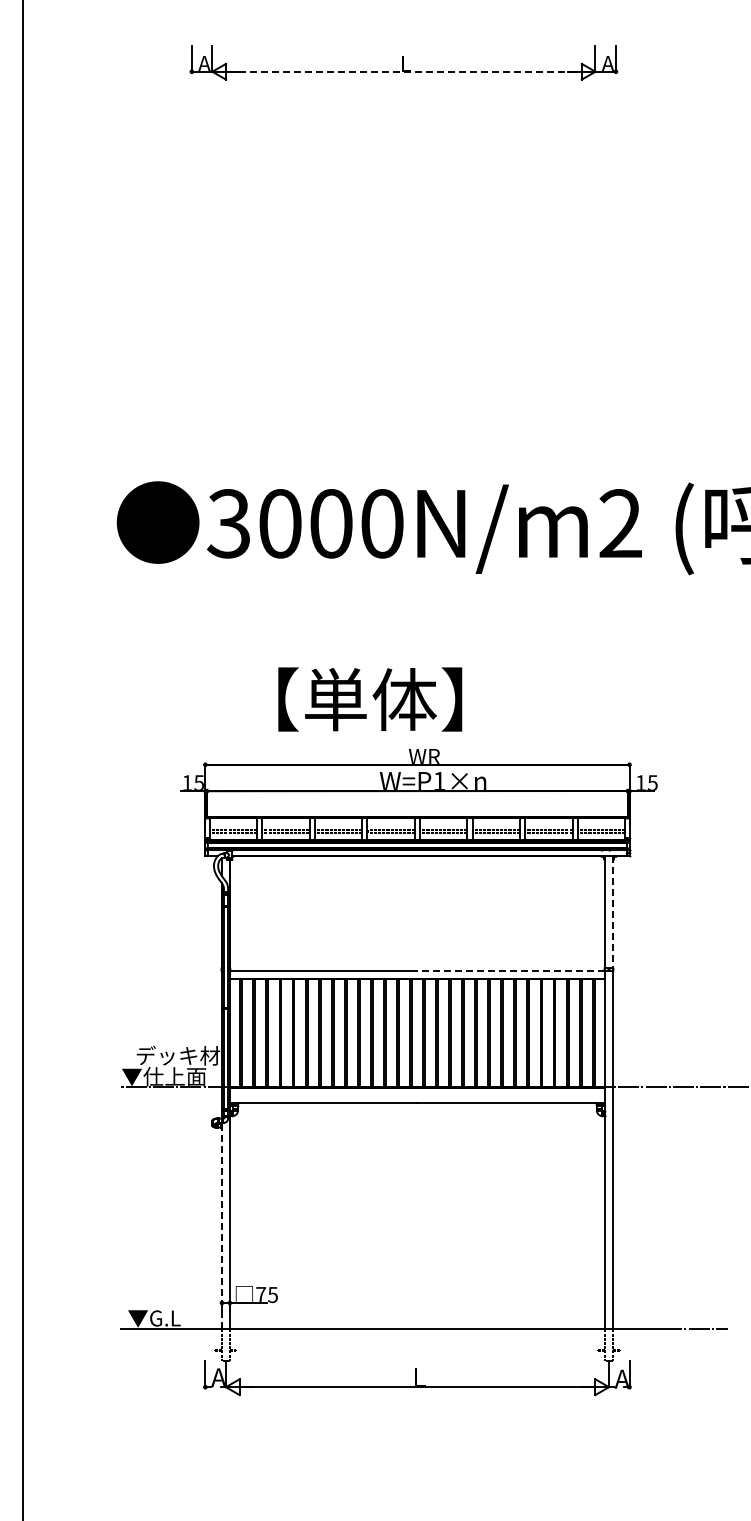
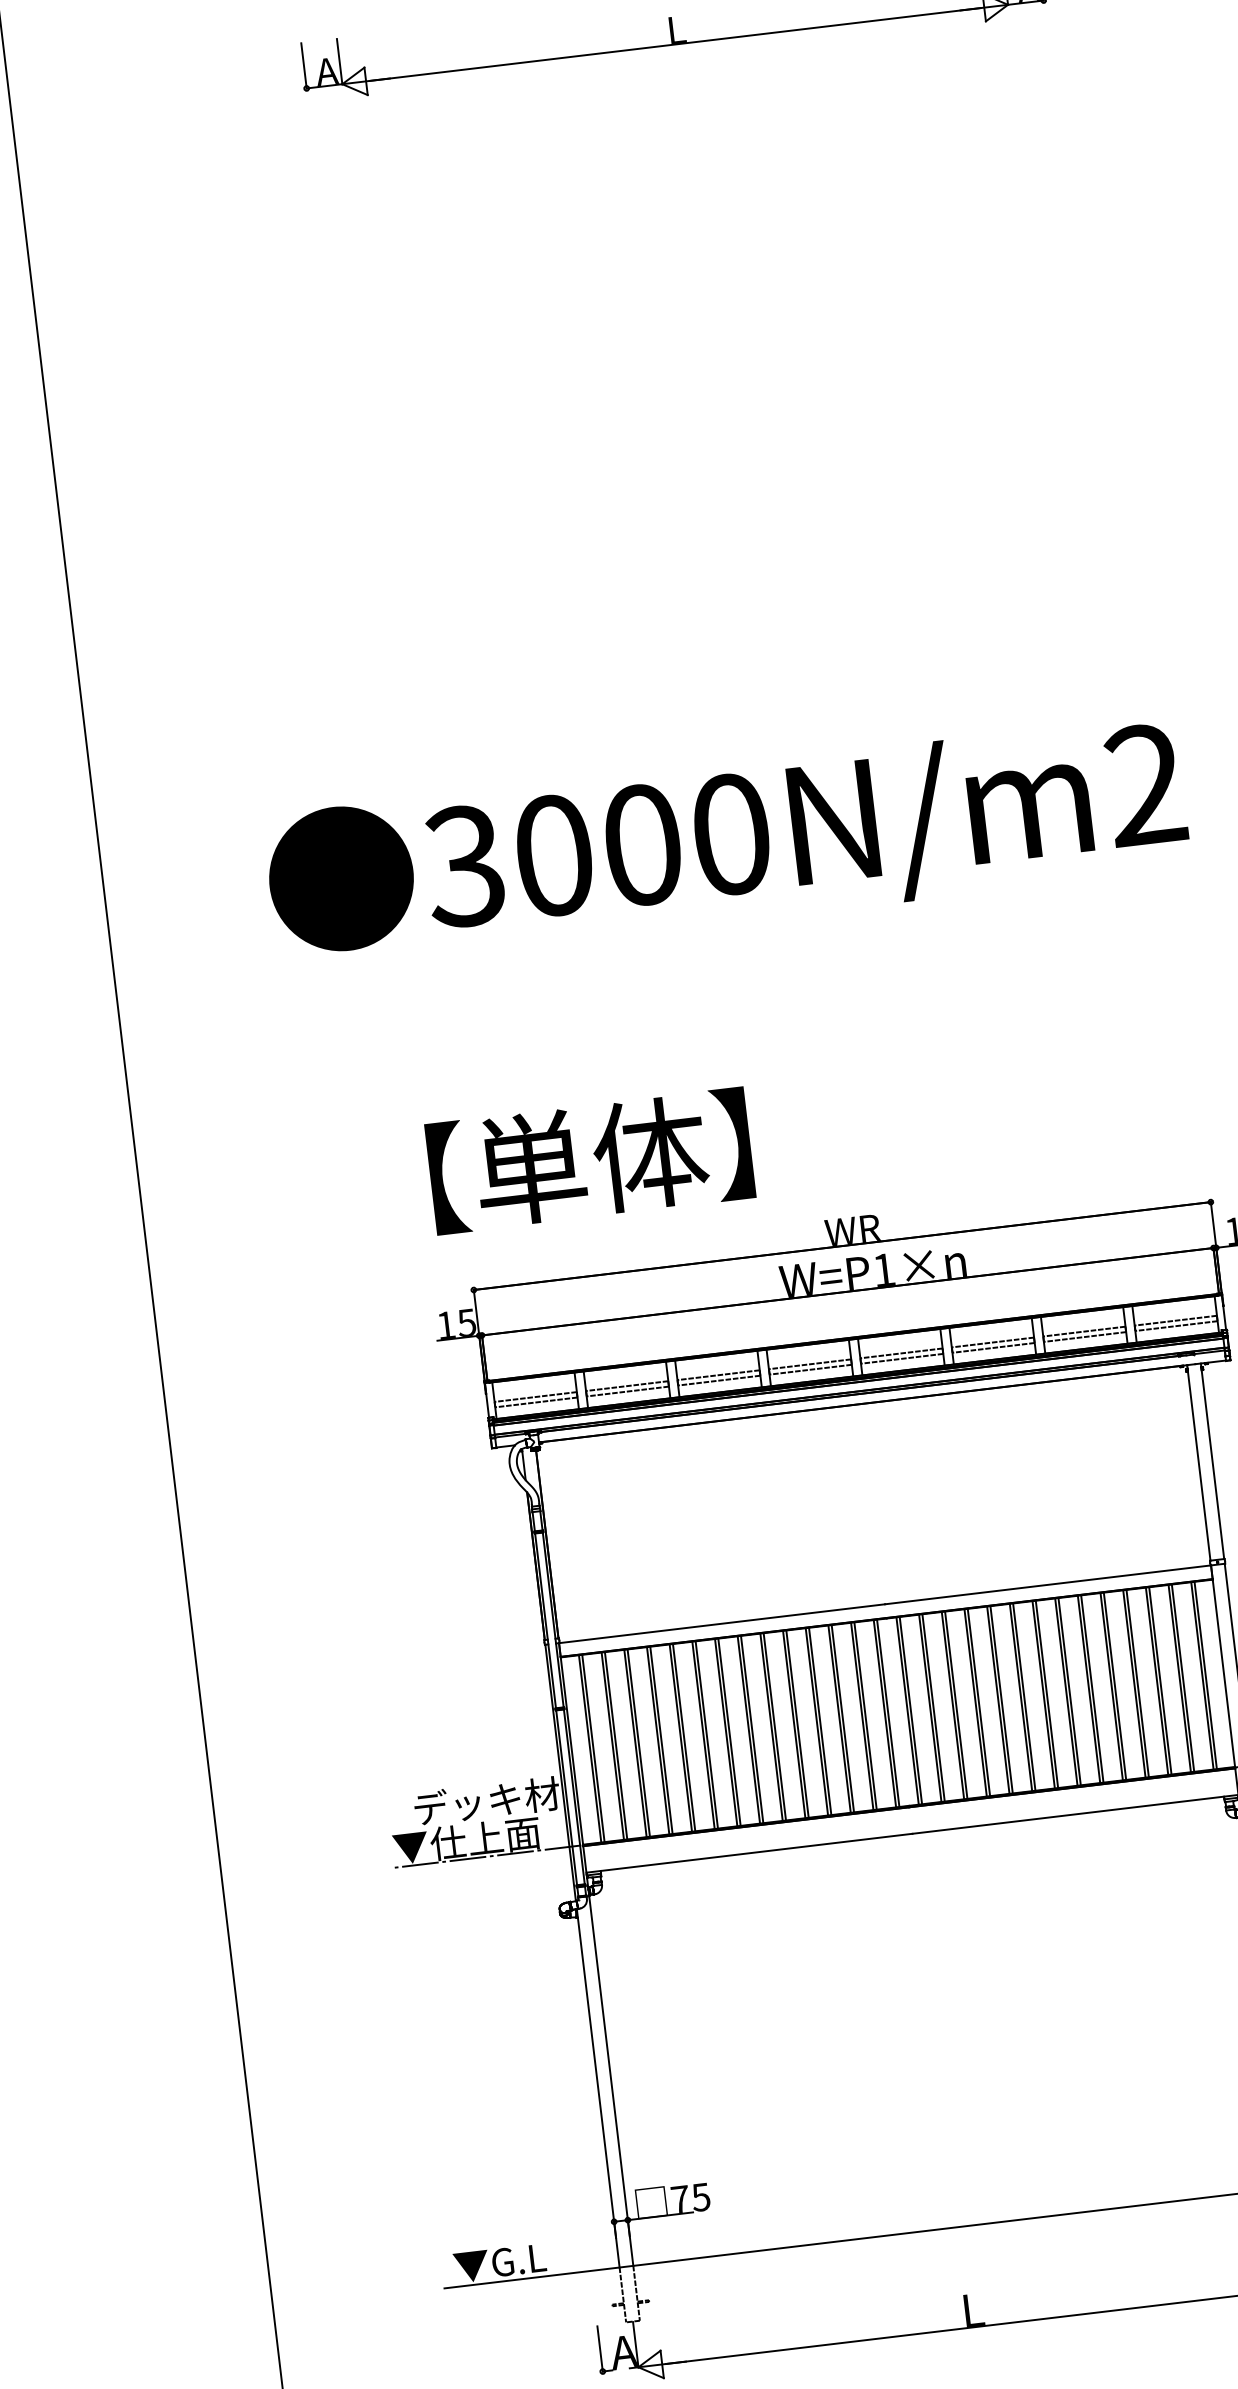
line: (403, 71) -> (674, 44), dashed -> solid
text: (370, 699) -> (590, 1160), moved
line: (612, 912) -> (1211, 1462), dashed -> solid
line: (511, 970) -> (1048, 1584), dashed -> solid
line: (222, 1225) -> (598, 2087), dashed -> solid

